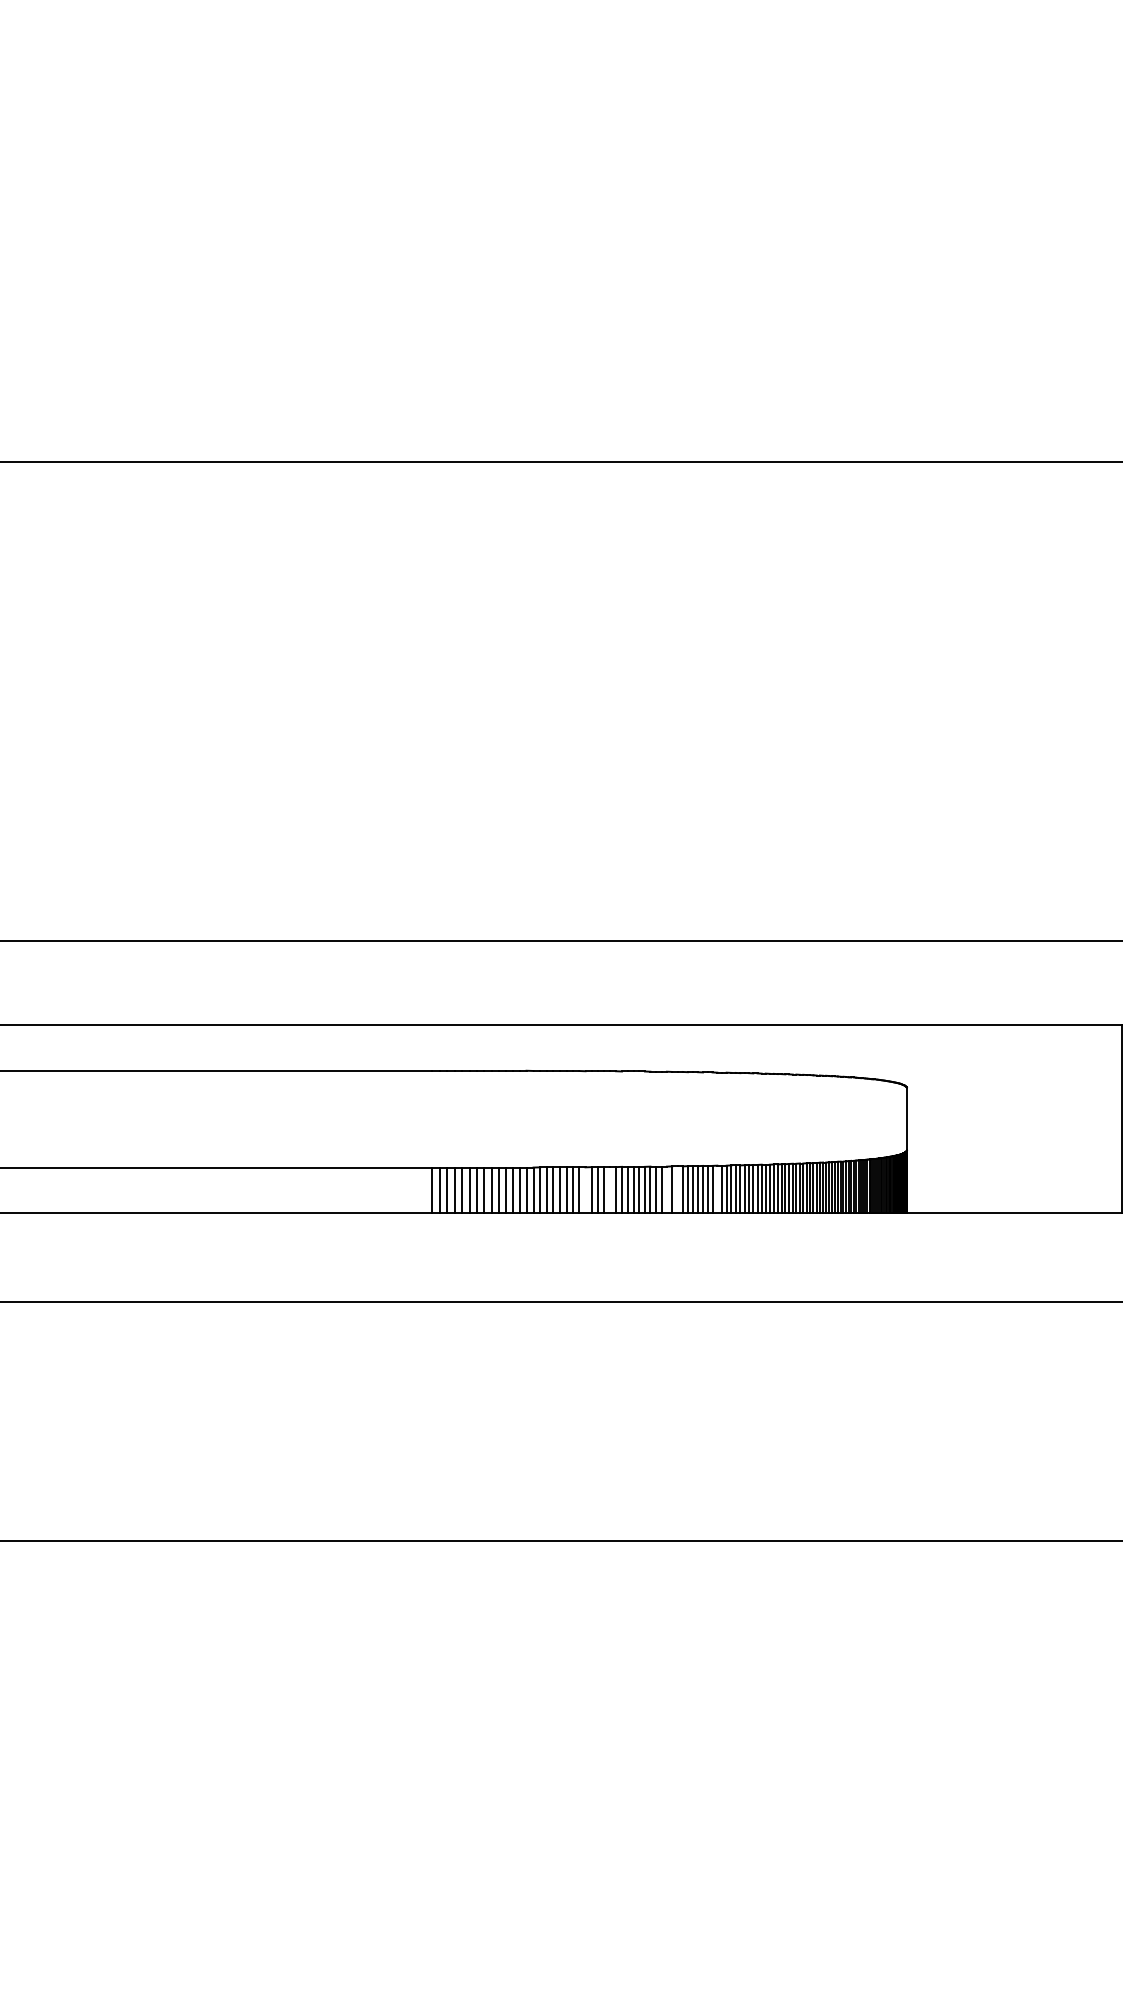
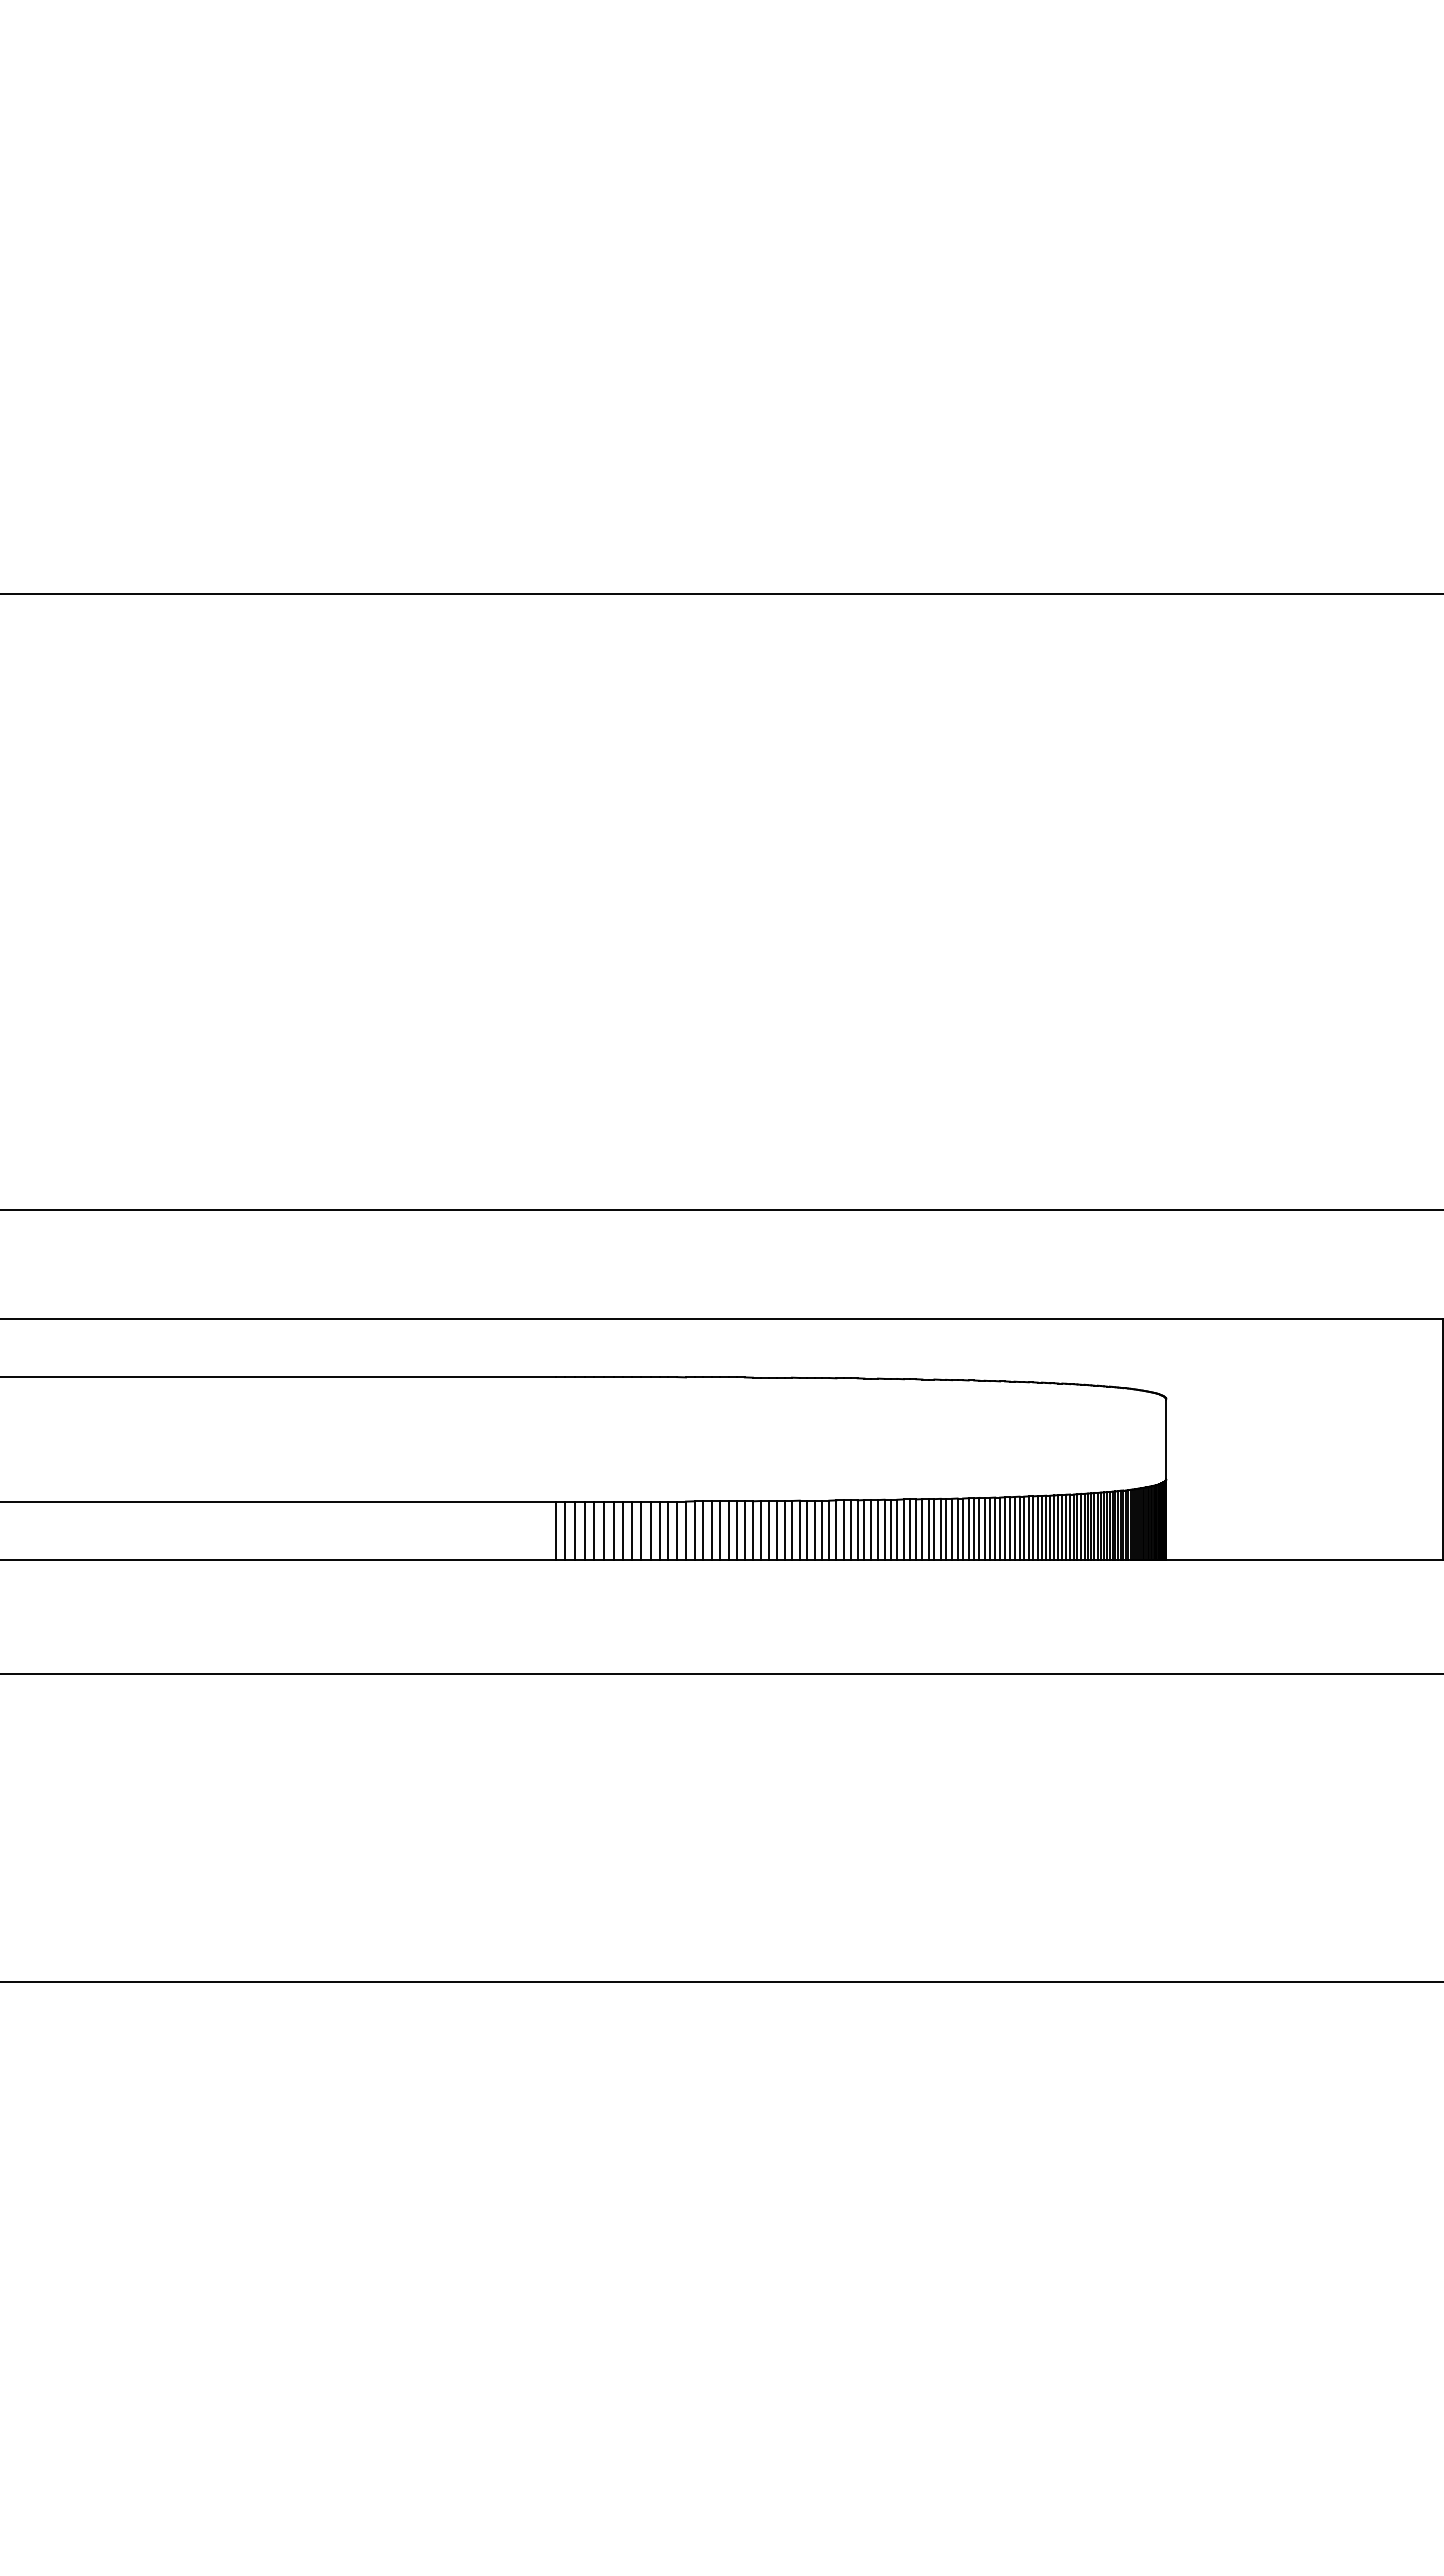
line: (717, 1189) -> (922, 1529), added
line: (585, 1190) -> (752, 1530), added
line: (610, 1190) -> (784, 1530), added
line: (666, 1190) -> (857, 1530), added
line: (677, 1190) -> (871, 1530), added

